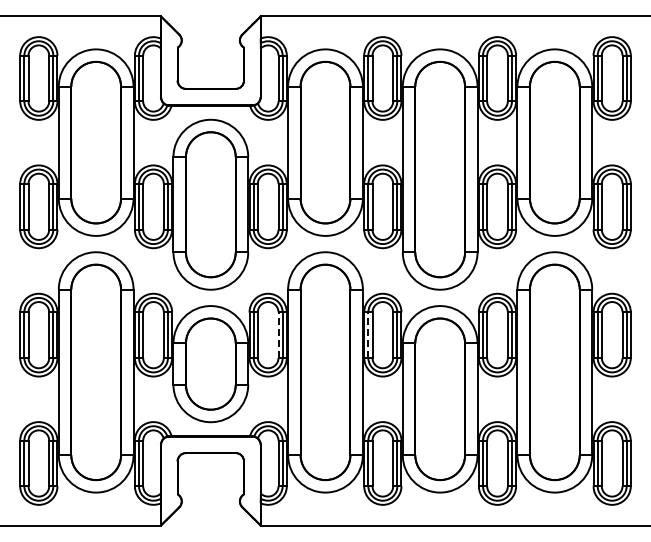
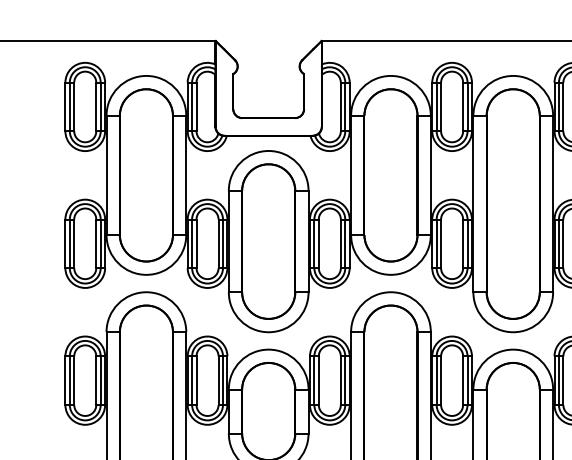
line: (278, 335) -> (340, 381), dashed -> solid
line: (368, 335) -> (436, 381), dashed -> solid

